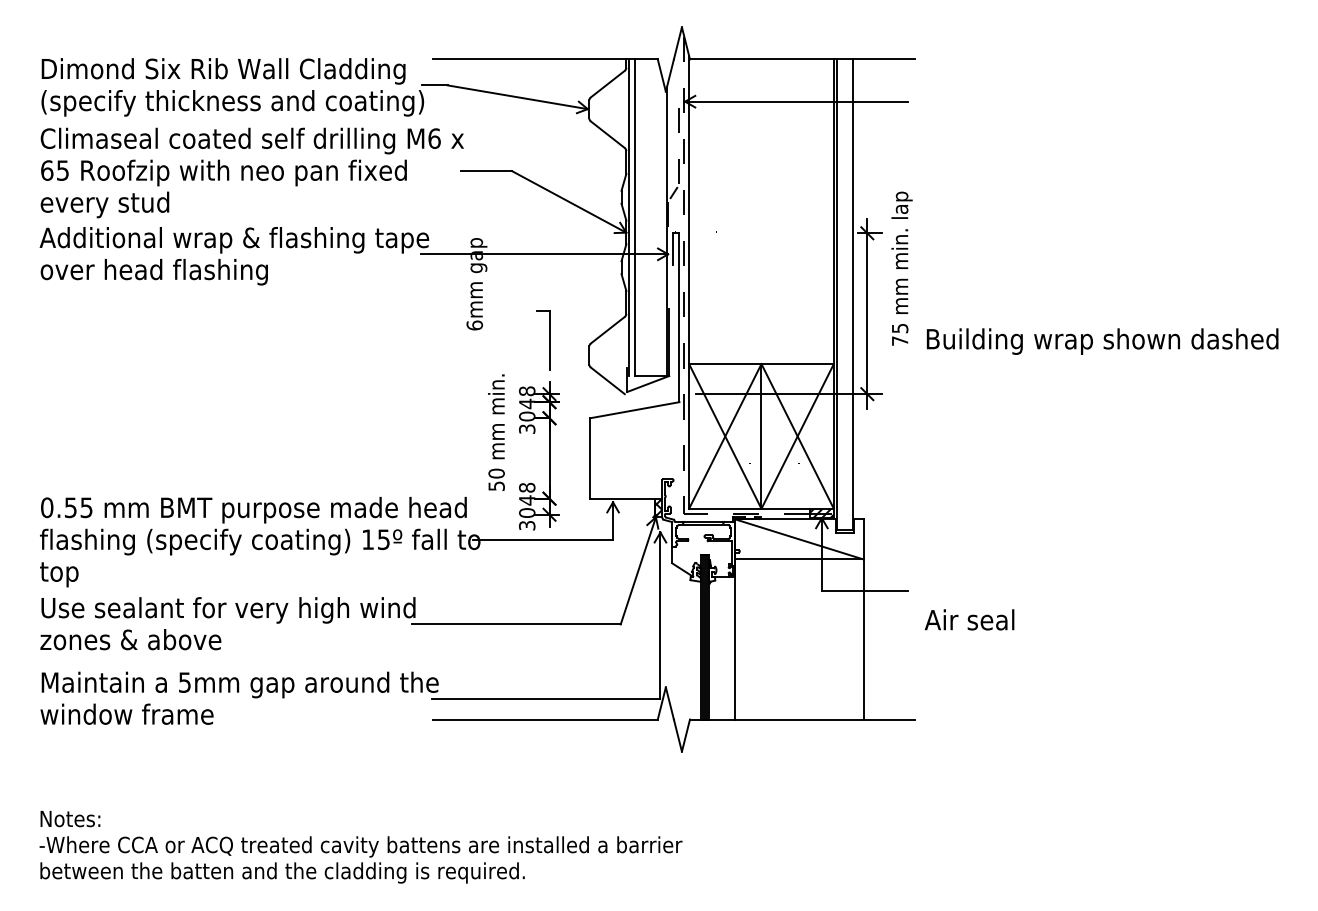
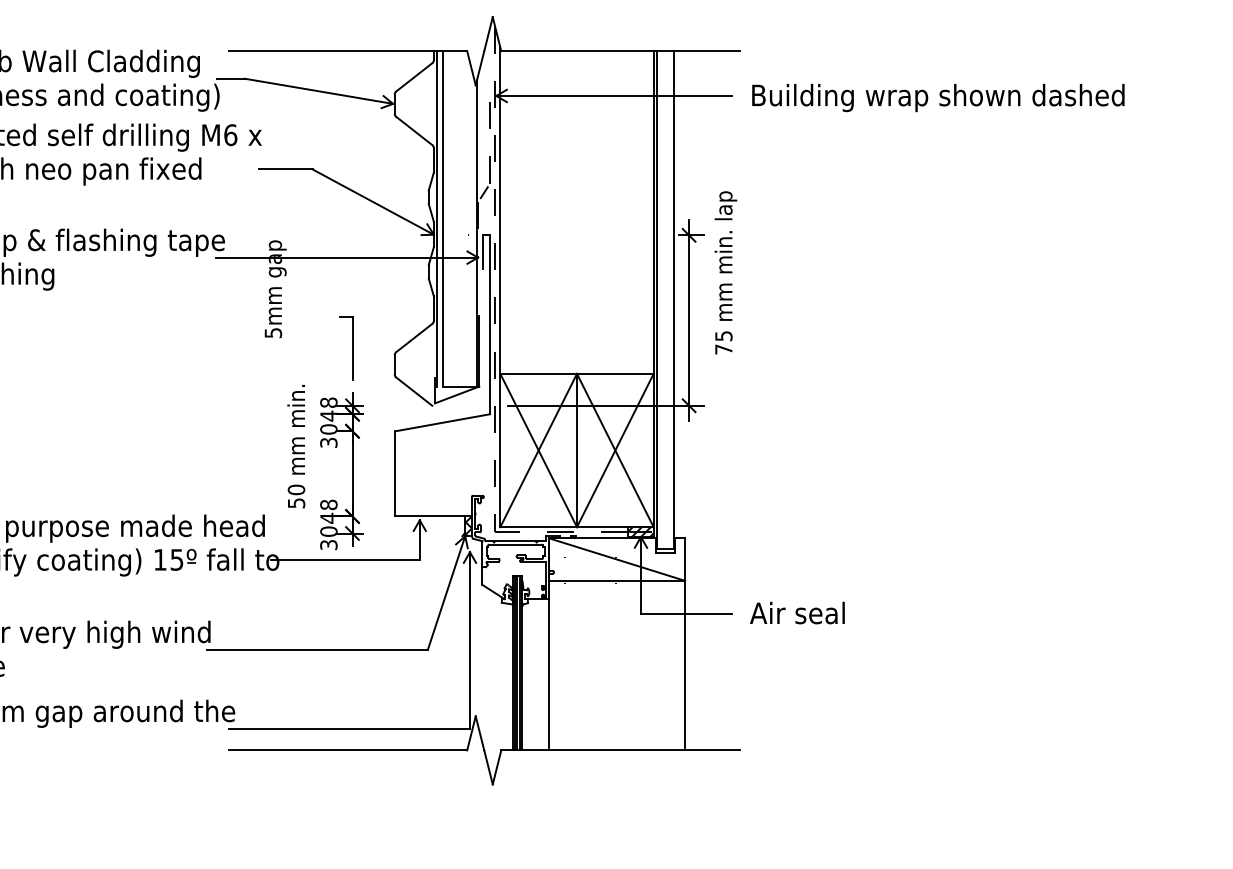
text: (474, 325) -> (273, 333), 6mm -> 5mm
text: (1102, 341) -> (938, 97), moved
text: (969, 619) -> (797, 612), moved

